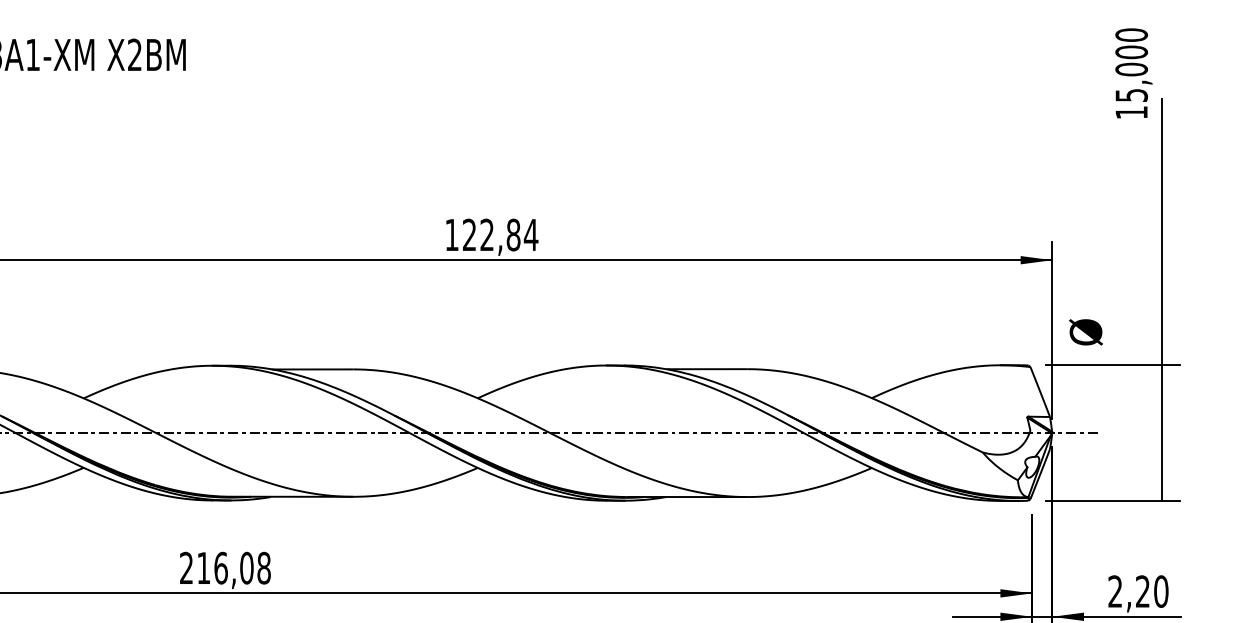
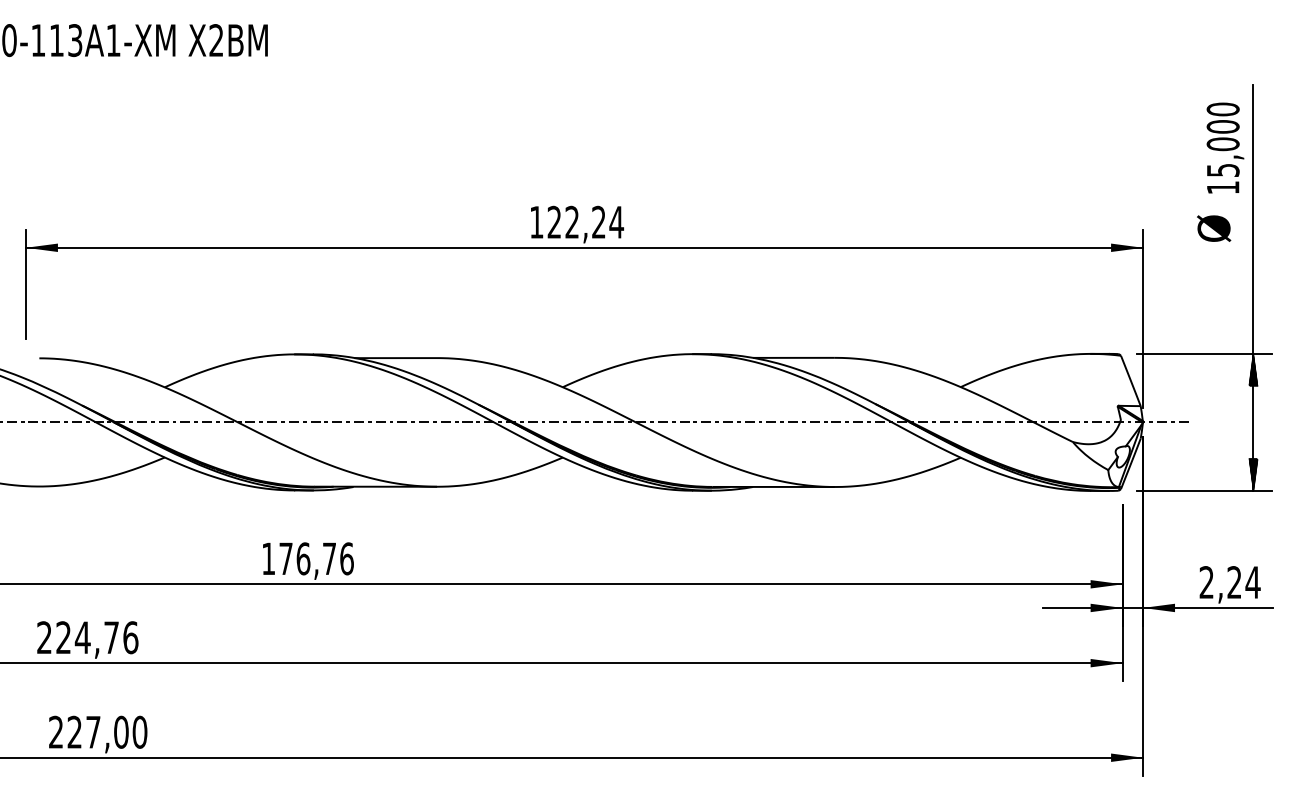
text: (1133, 72) -> (1225, 147), moved
text: (513, 234) -> (598, 221), 122,84 -> 122,24
text: (1086, 332) -> (1214, 228), moved
hatch: (1161, 380) -> (1253, 369), added
hatch: (1161, 484) -> (1253, 474), added
text: (225, 567) -> (307, 558), 216,08 -> 176,76
text: (1160, 591) -> (1252, 582), 2,20 -> 2,24

